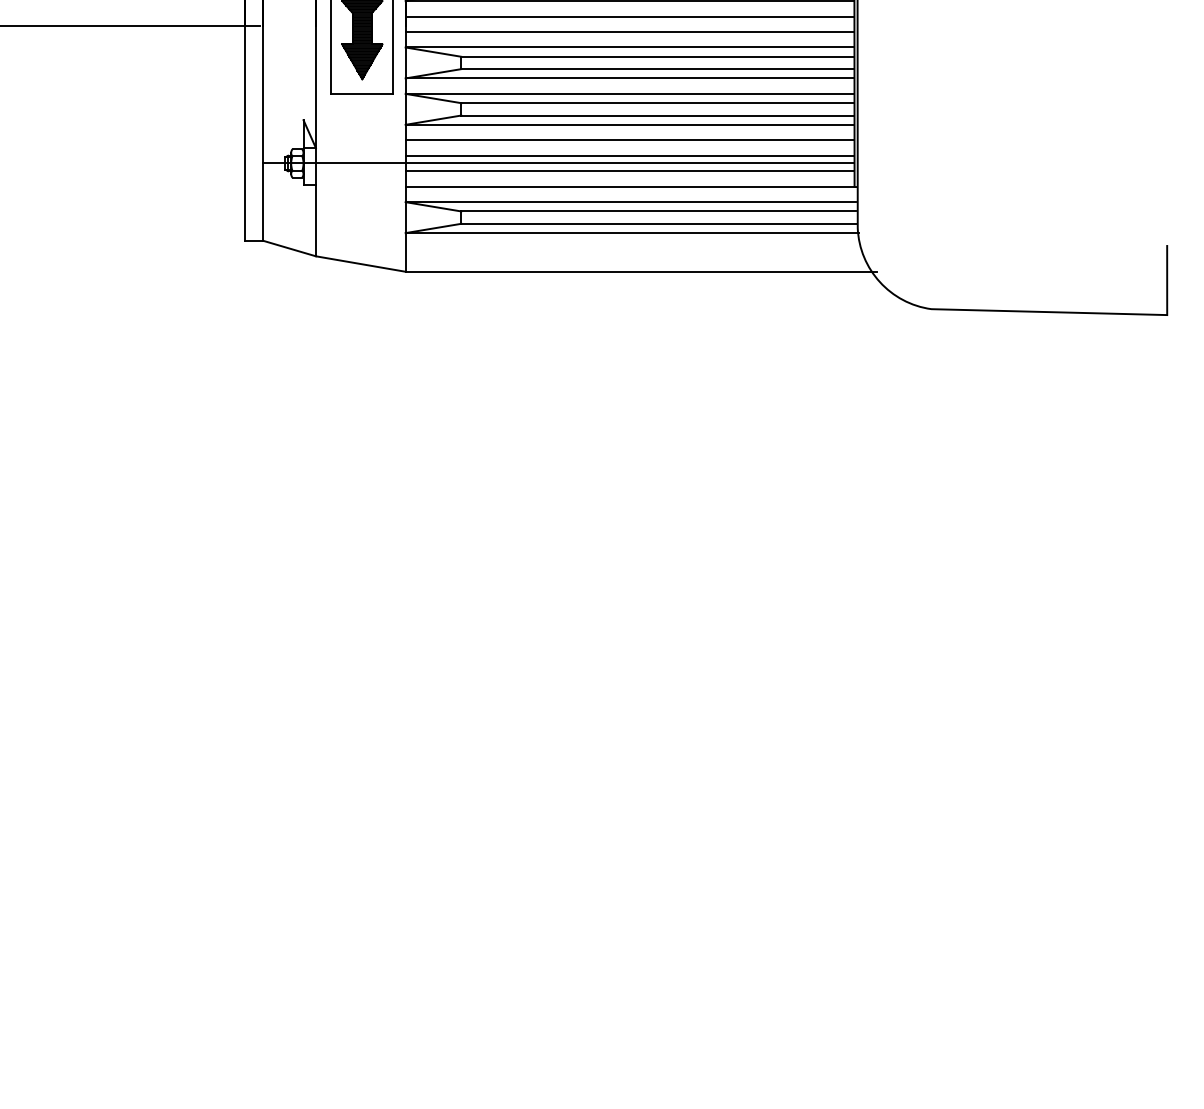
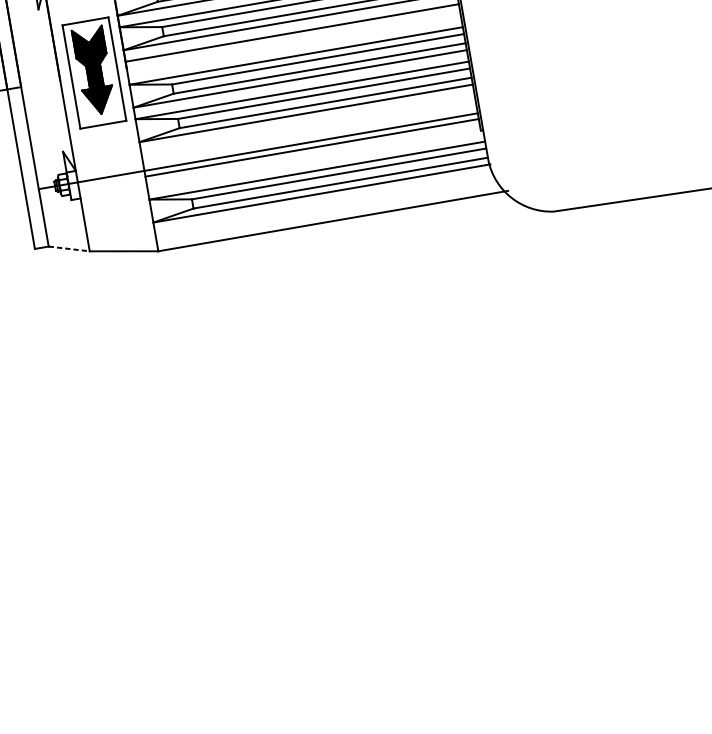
line: (629, 32) -> (293, 44), removed
line: (629, 140) -> (307, 125), removed
line: (629, 155) -> (309, 136), removed
line: (629, 186) -> (313, 159), removed
line: (290, 248) -> (69, 248), solid -> dashed

